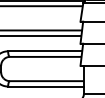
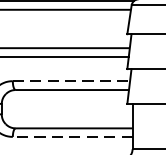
line: (45, 51) -> (71, 81), solid -> dashed
line: (45, 86) -> (71, 136), solid -> dashed

